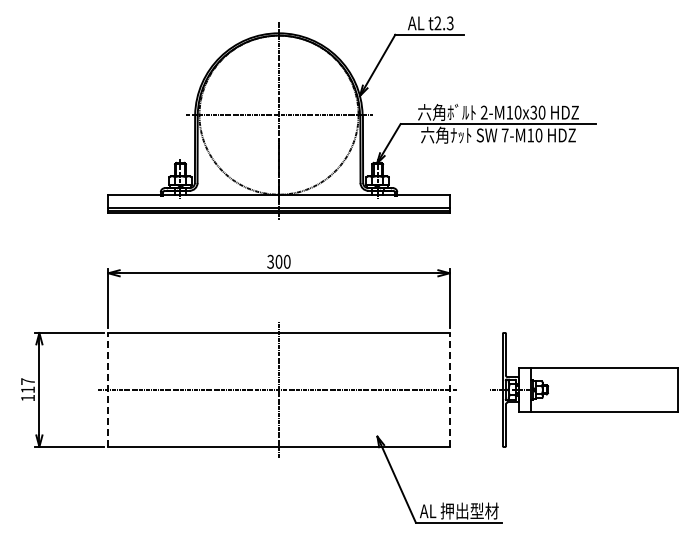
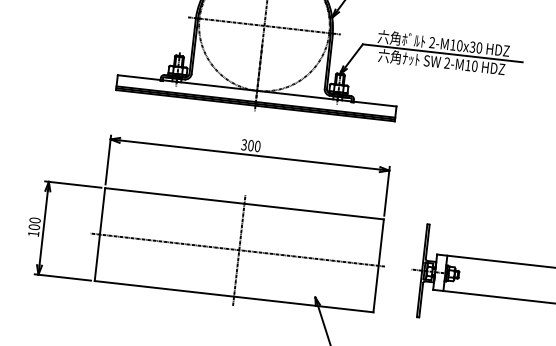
text: (504, 135) -> (446, 63), 7-M10 -> 2-M10
text: (27, 385) -> (34, 223), 117 -> 100
line: (108, 389) -> (100, 234), dashed -> solid
line: (449, 389) -> (378, 265), dashed -> solid

